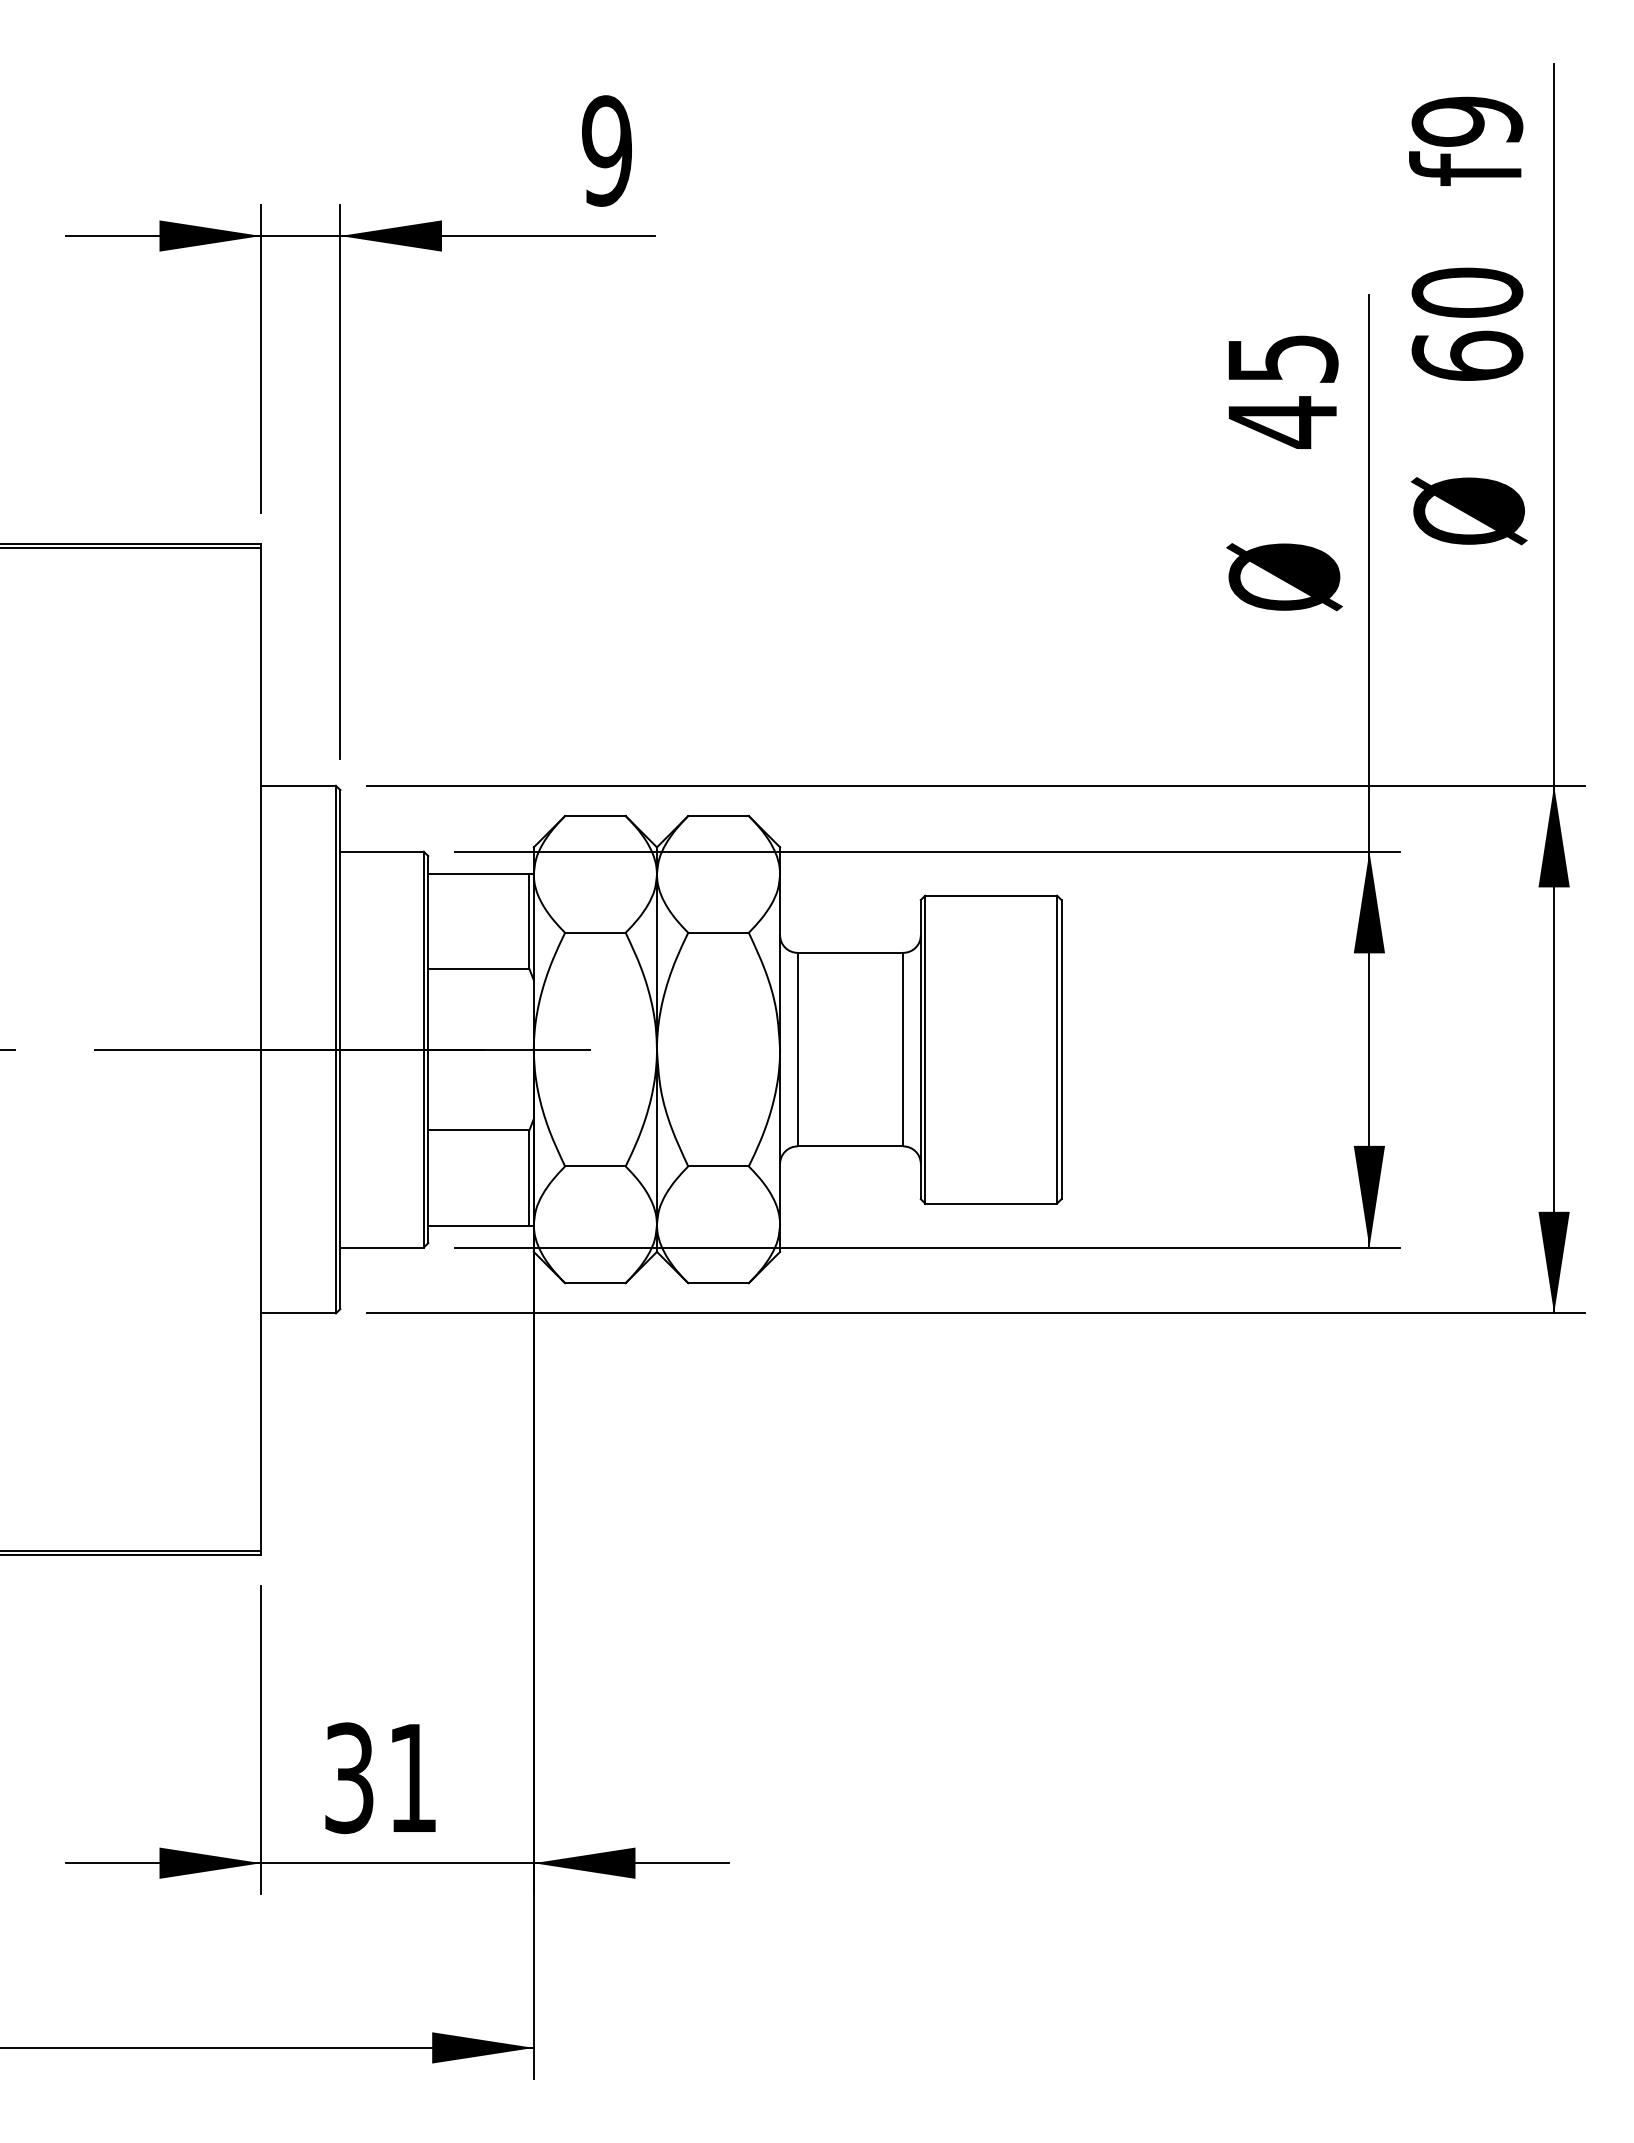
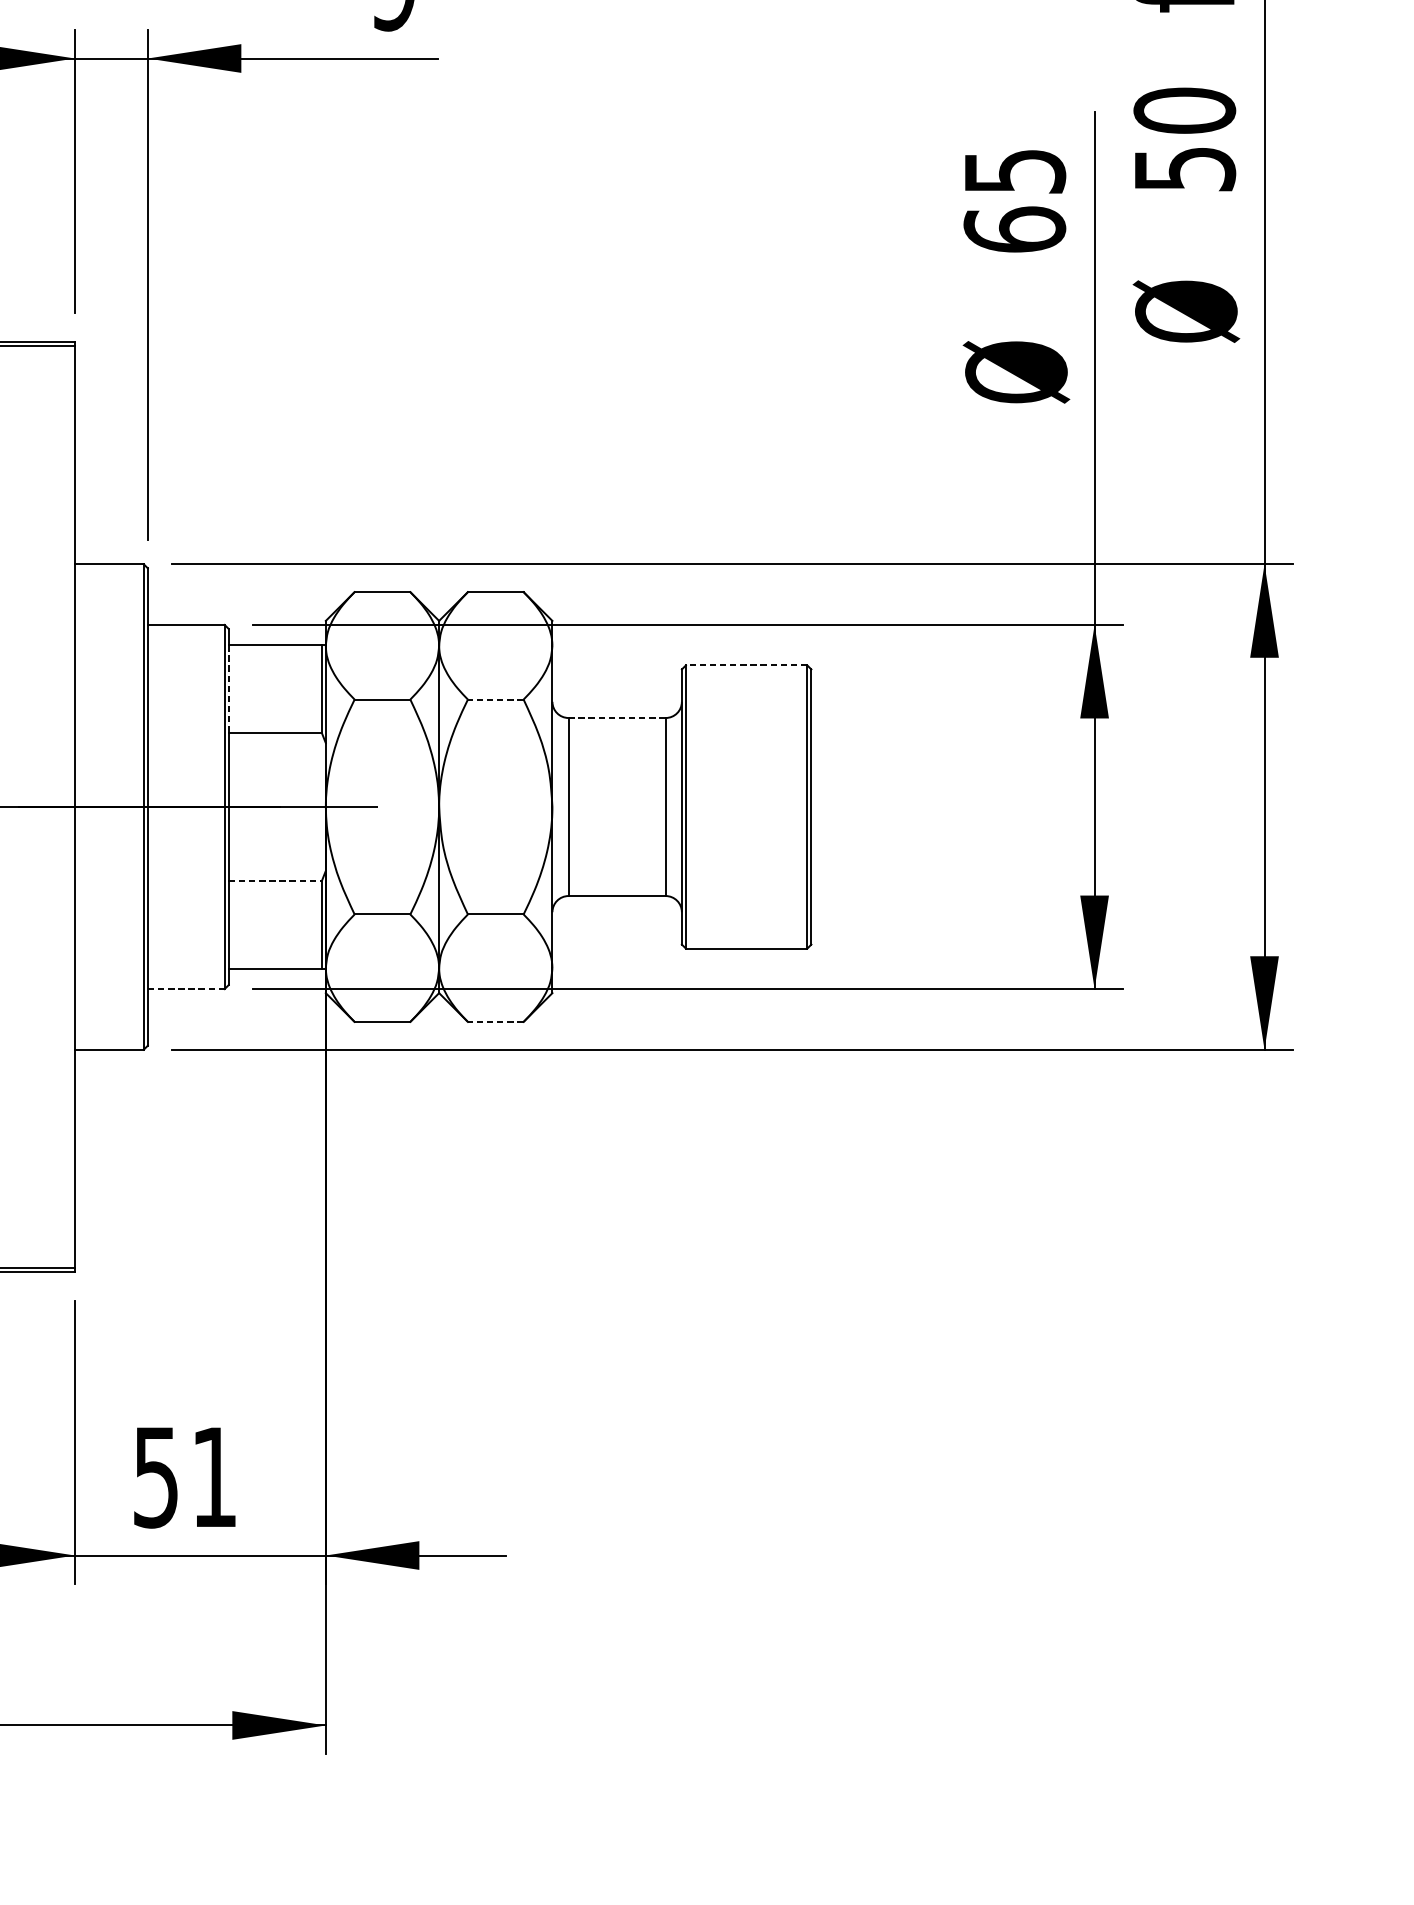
text: (1467, 355) -> (1184, 168), 60 -> 50
text: (1282, 422) -> (1014, 230), 45 -> 65
line: (991, 895) -> (746, 665), solid -> dashed
line: (428, 921) -> (228, 689), solid -> dashed
line: (718, 932) -> (495, 699), solid -> dashed
line: (850, 952) -> (617, 717), solid -> dashed
line: (478, 1130) -> (274, 881), solid -> dashed
line: (382, 1247) -> (186, 989), solid -> dashed
line: (718, 1283) -> (495, 1022), solid -> dashed
text: (349, 1777) -> (156, 1476), 31 -> 51

